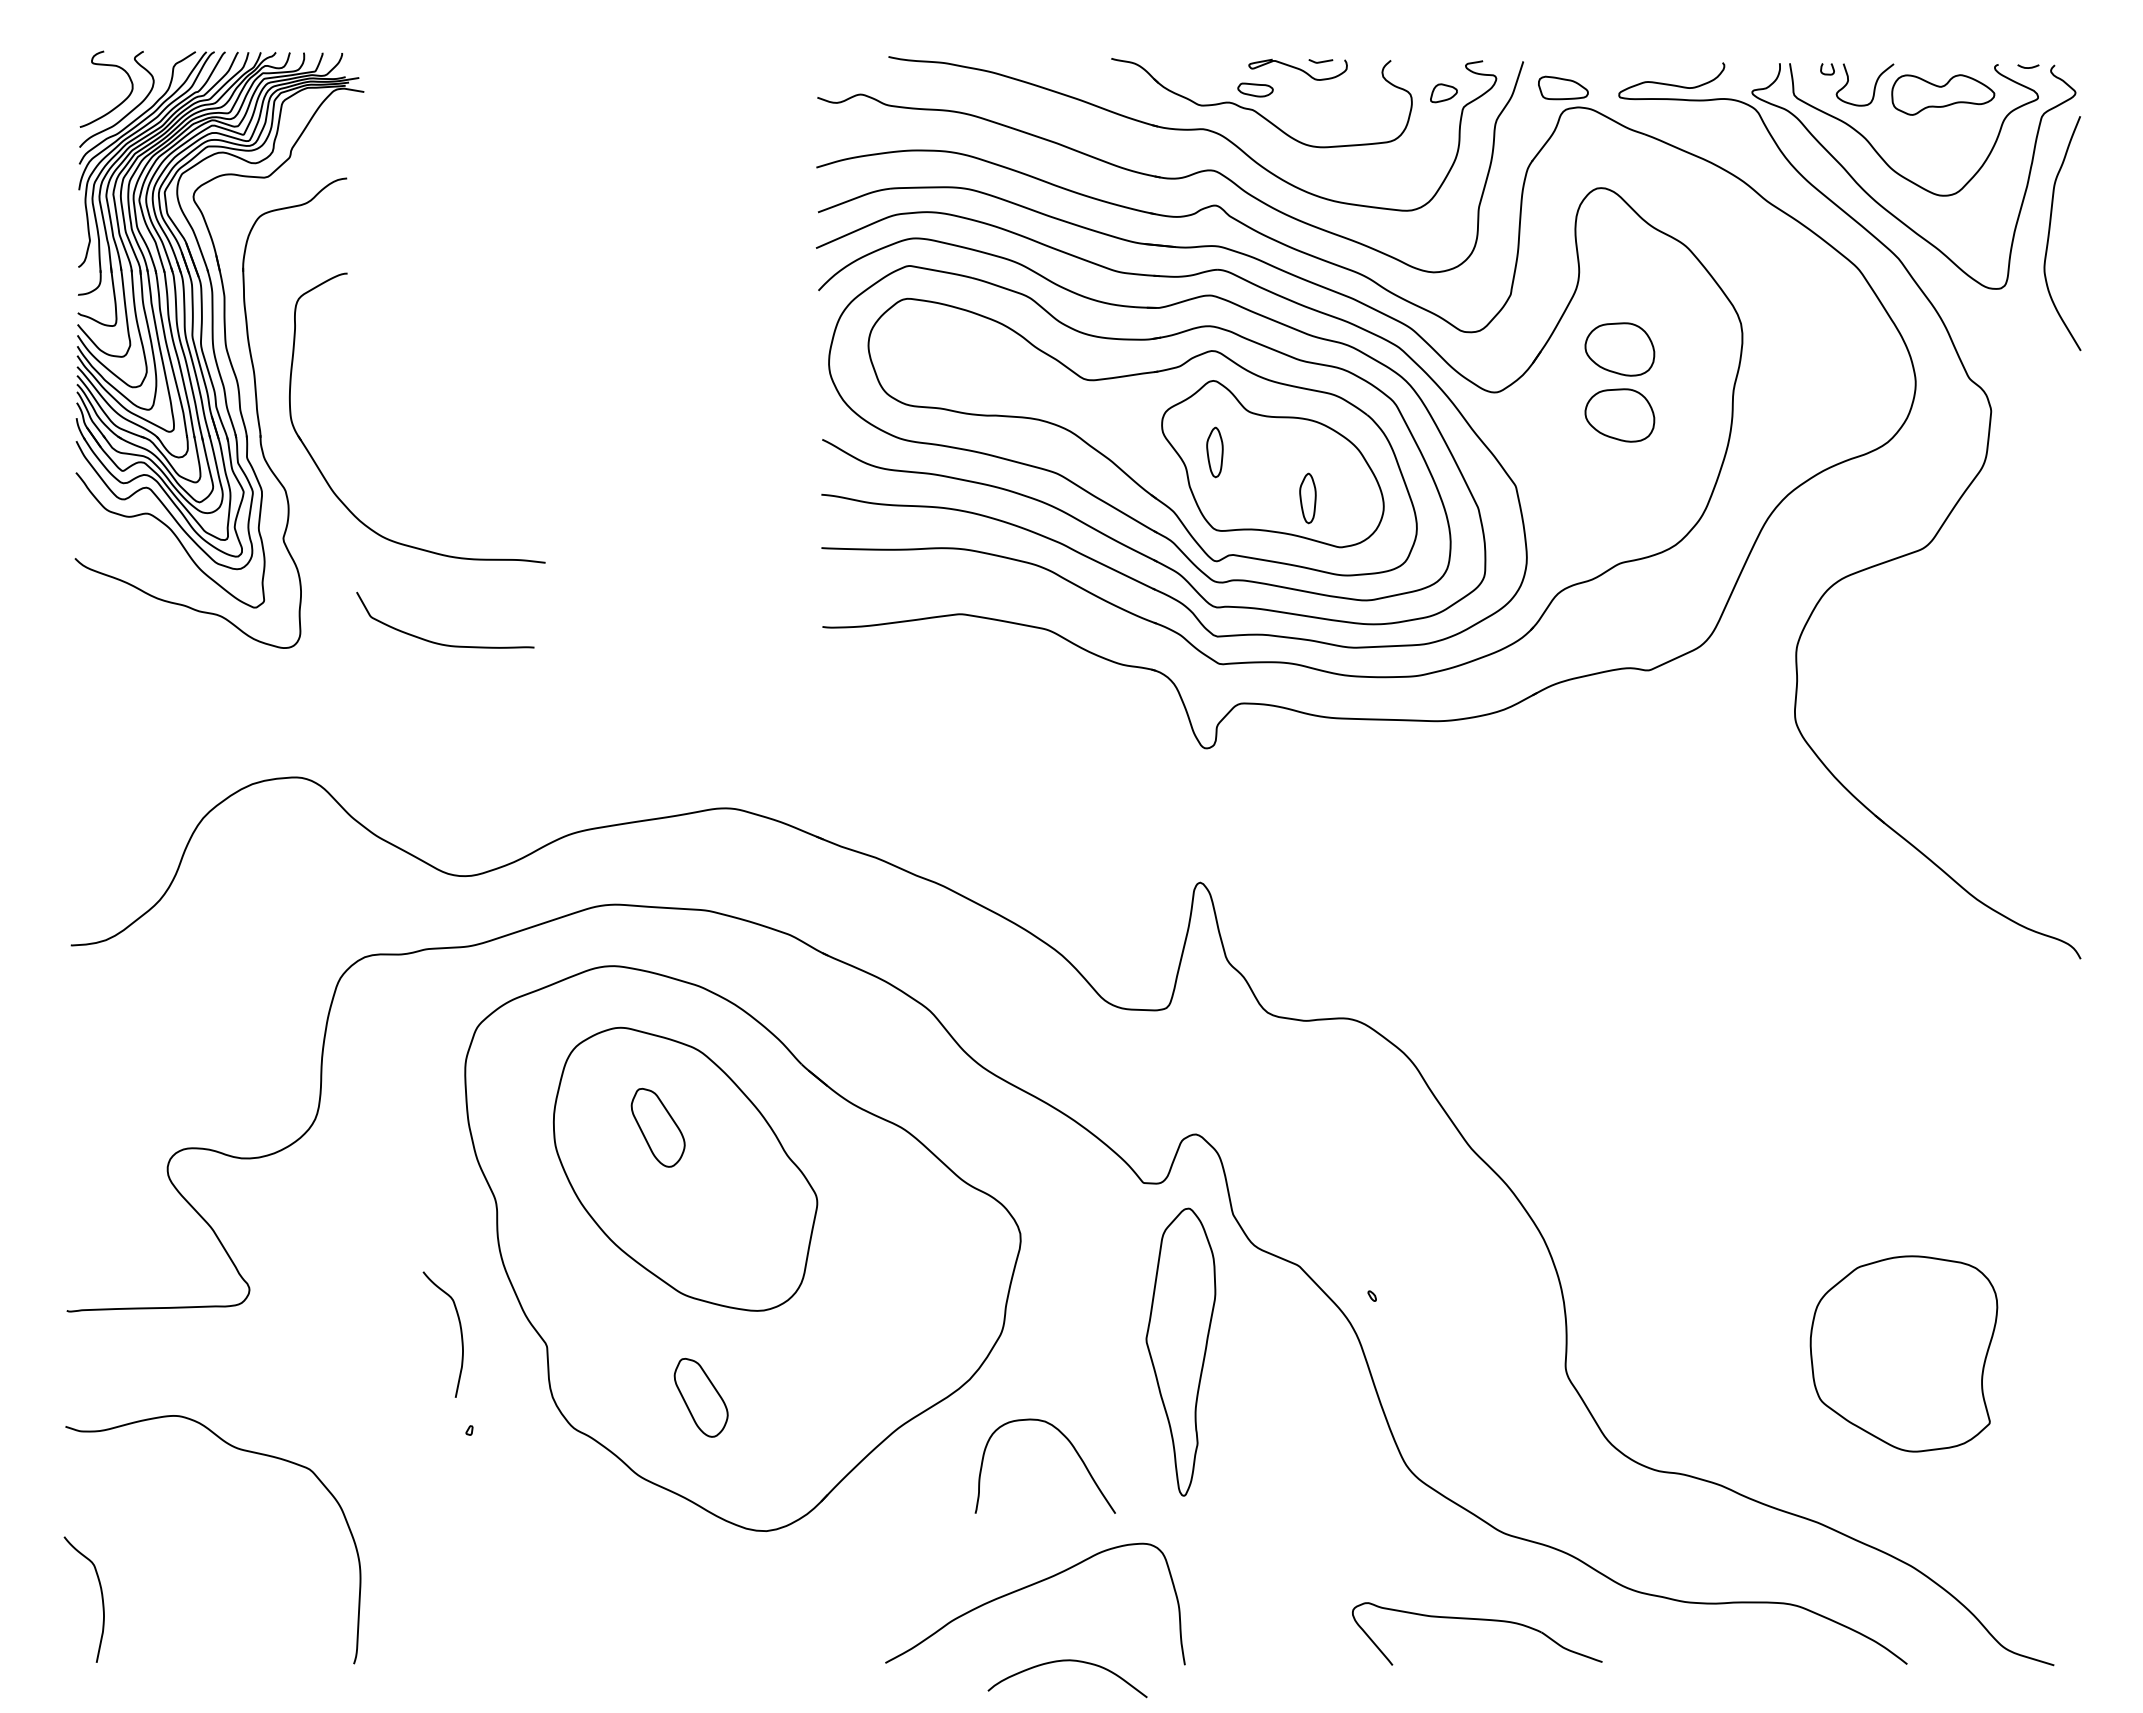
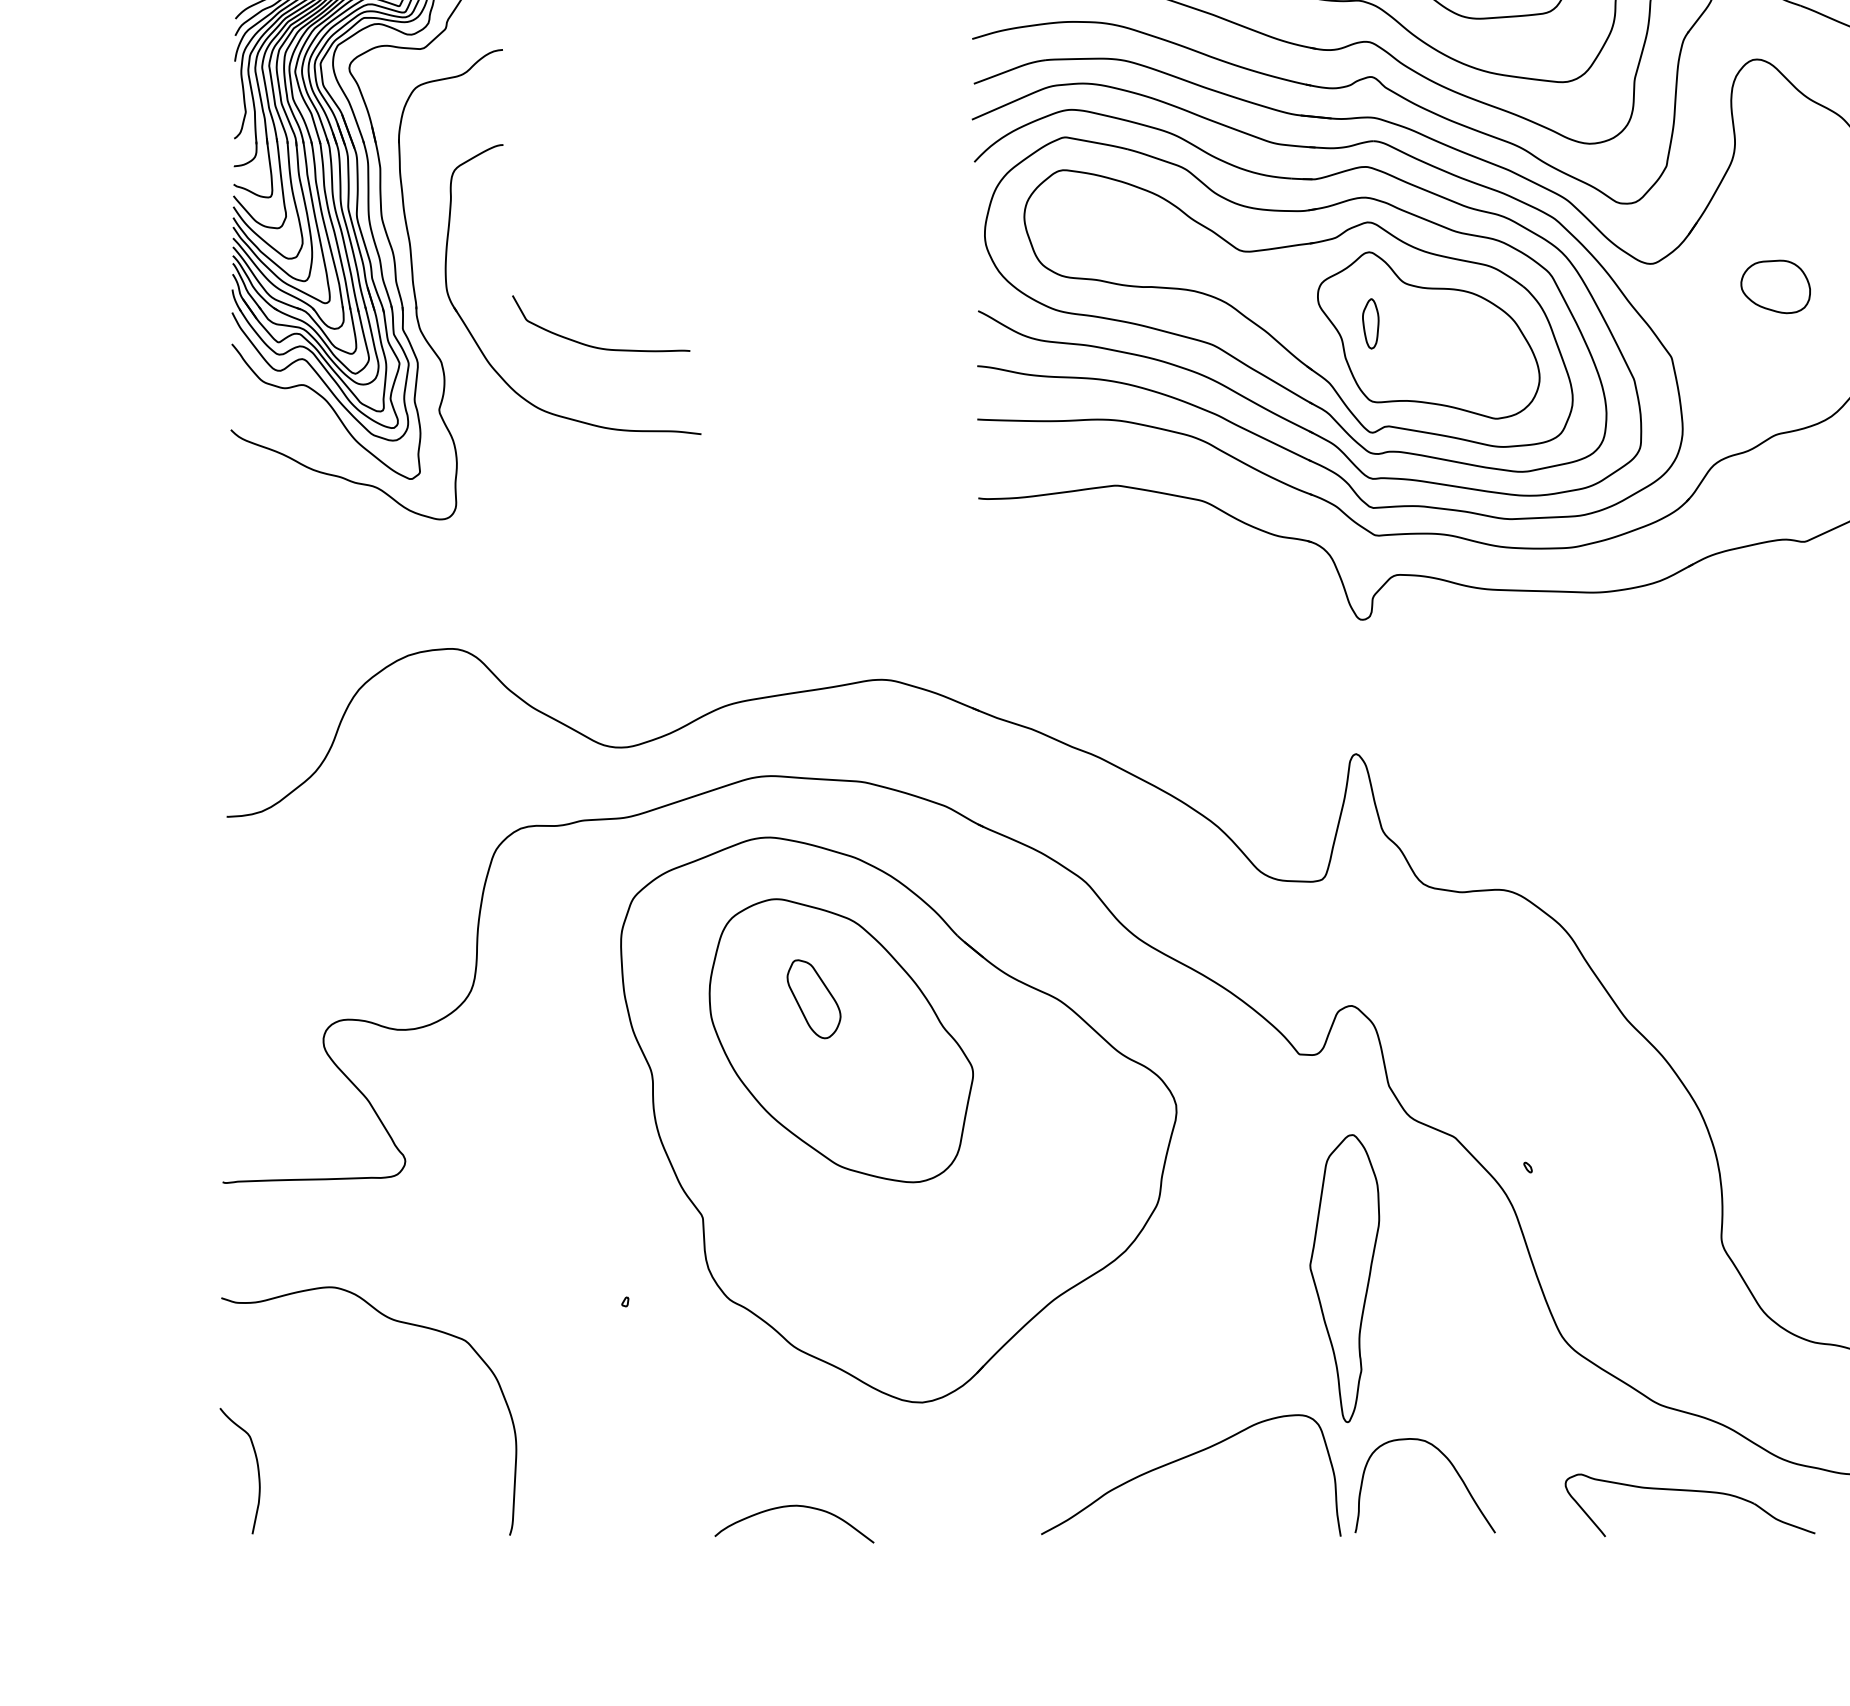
part: (1619, 349) -> (1775, 220), removed
part: (1307, 498) -> (1463, 369), removed
curve: (442, 643) -> (598, 346), moved
curve: (460, 1334) -> (616, 1205), removed
part: (1180, 1351) -> (1344, 1277), moved
part: (700, 1397) -> (856, 1268), removed
curve: (1072, 1447) -> (1452, 1466), moved
part: (1477, 1620) -> (1690, 1491), moved
curve: (1067, 1661) -> (794, 1506), moved

